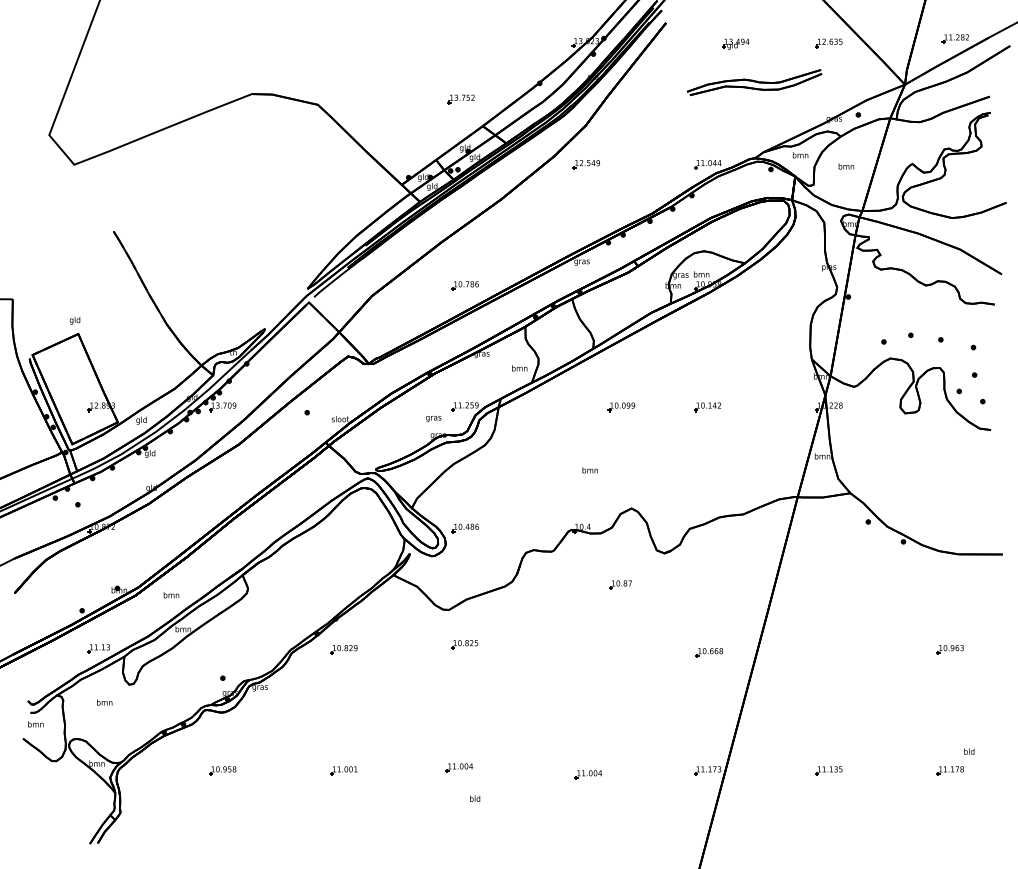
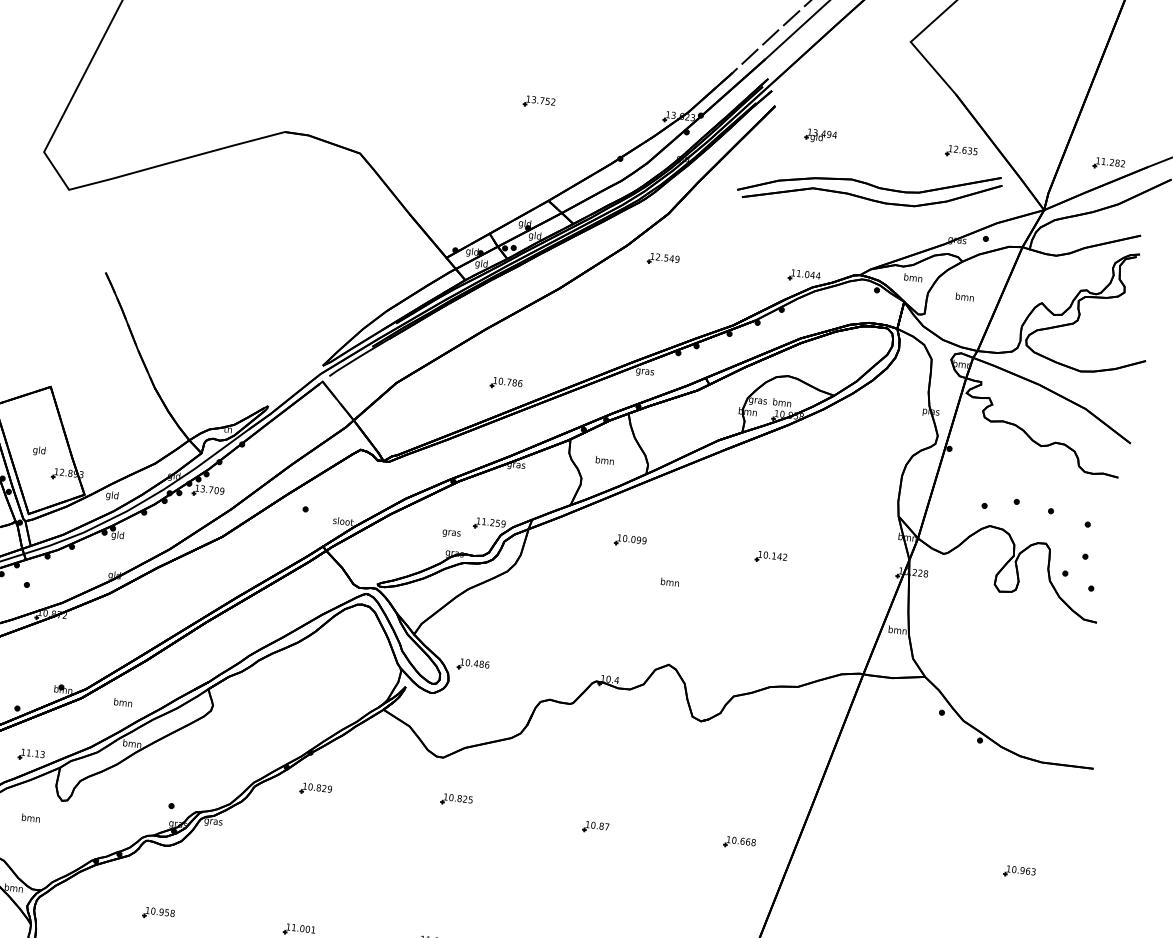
part: (735, 43) -> (820, 135), moved
part: (754, 82) -> (869, 187), size x1.67
part: (460, 99) -> (538, 102), moved
text: (74, 320) -> (38, 450), moved
text: (519, 368) -> (604, 460), moved
part: (621, 407) -> (630, 541), moved
text: (589, 470) -> (669, 582), moved
part: (620, 584) -> (595, 826), moved

